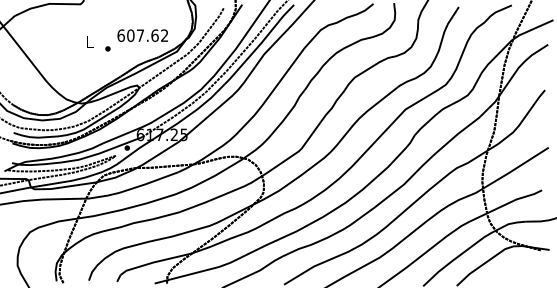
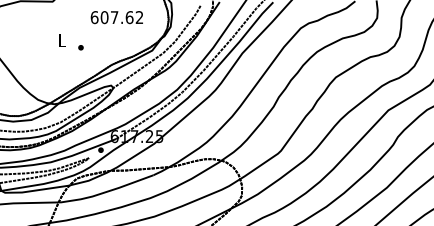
text: (142, 35) -> (116, 17), moved

